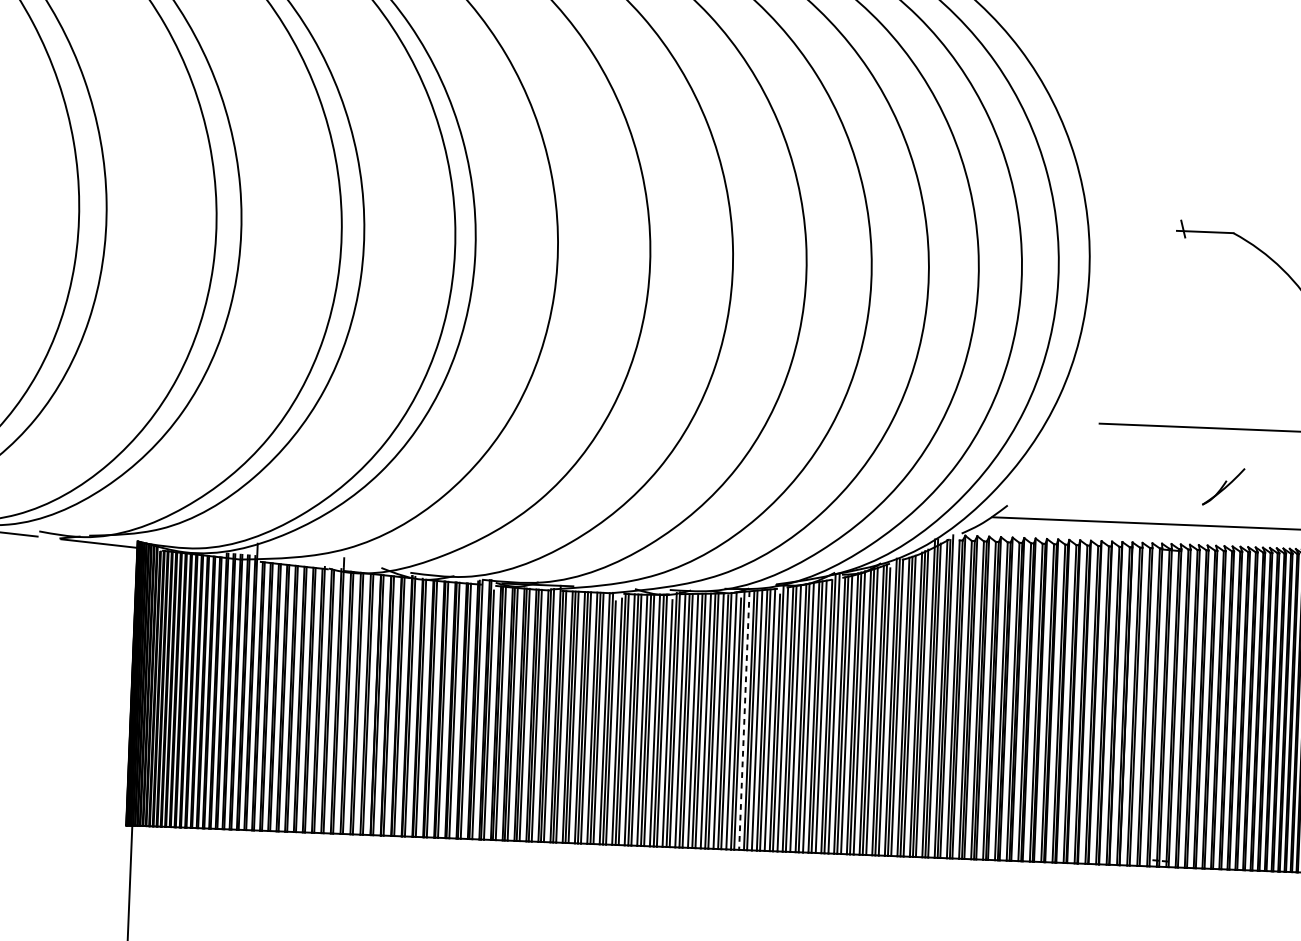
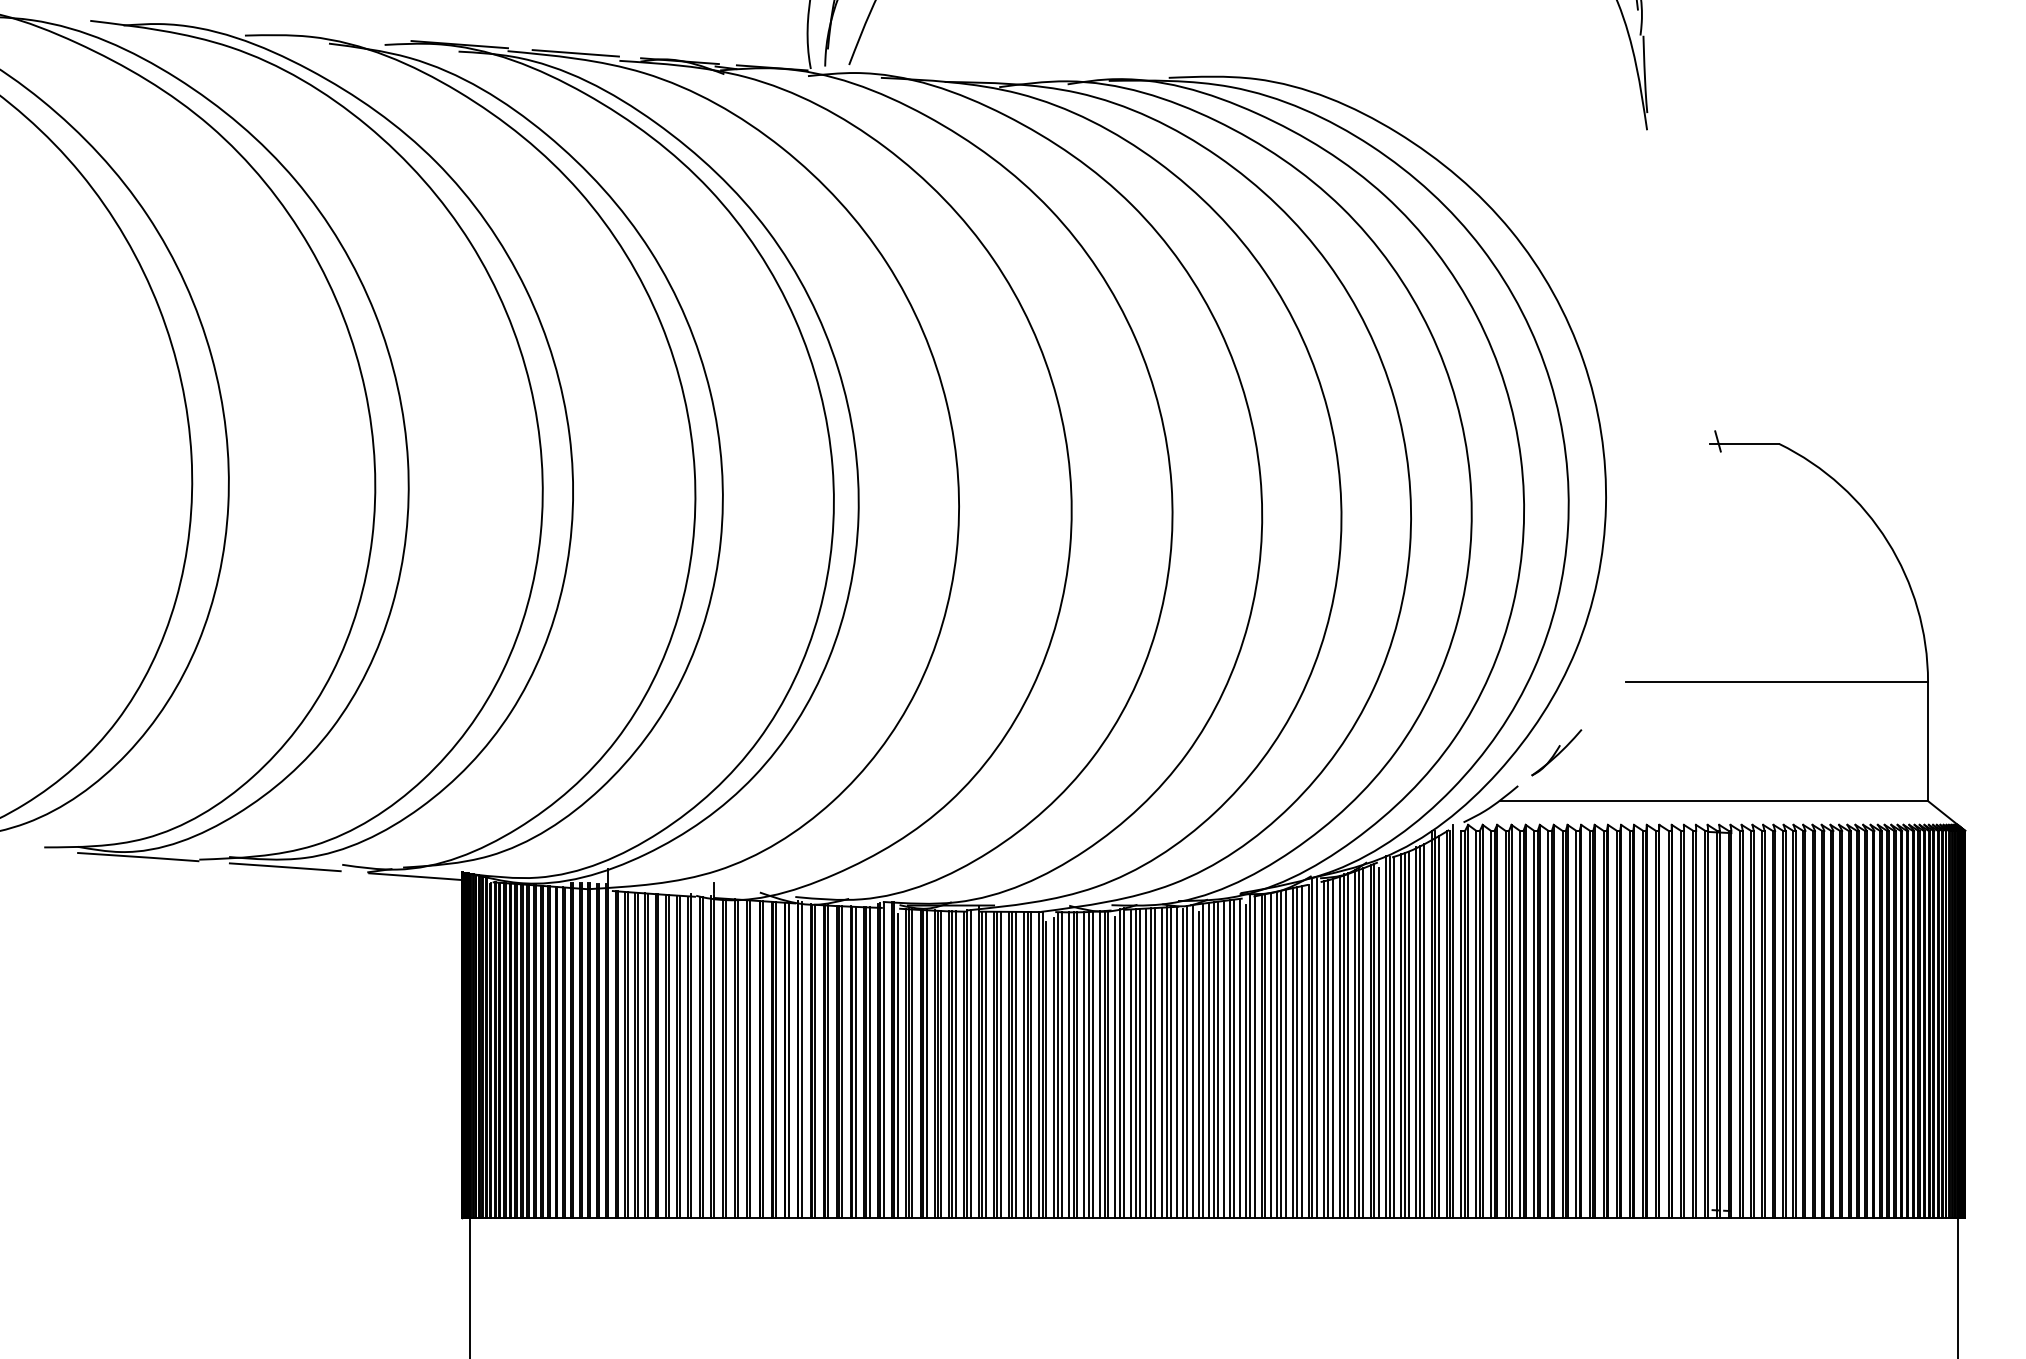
part: (1223, 486) -> (1556, 752), moved
line: (744, 720) -> (1208, 1060), dashed -> solid

